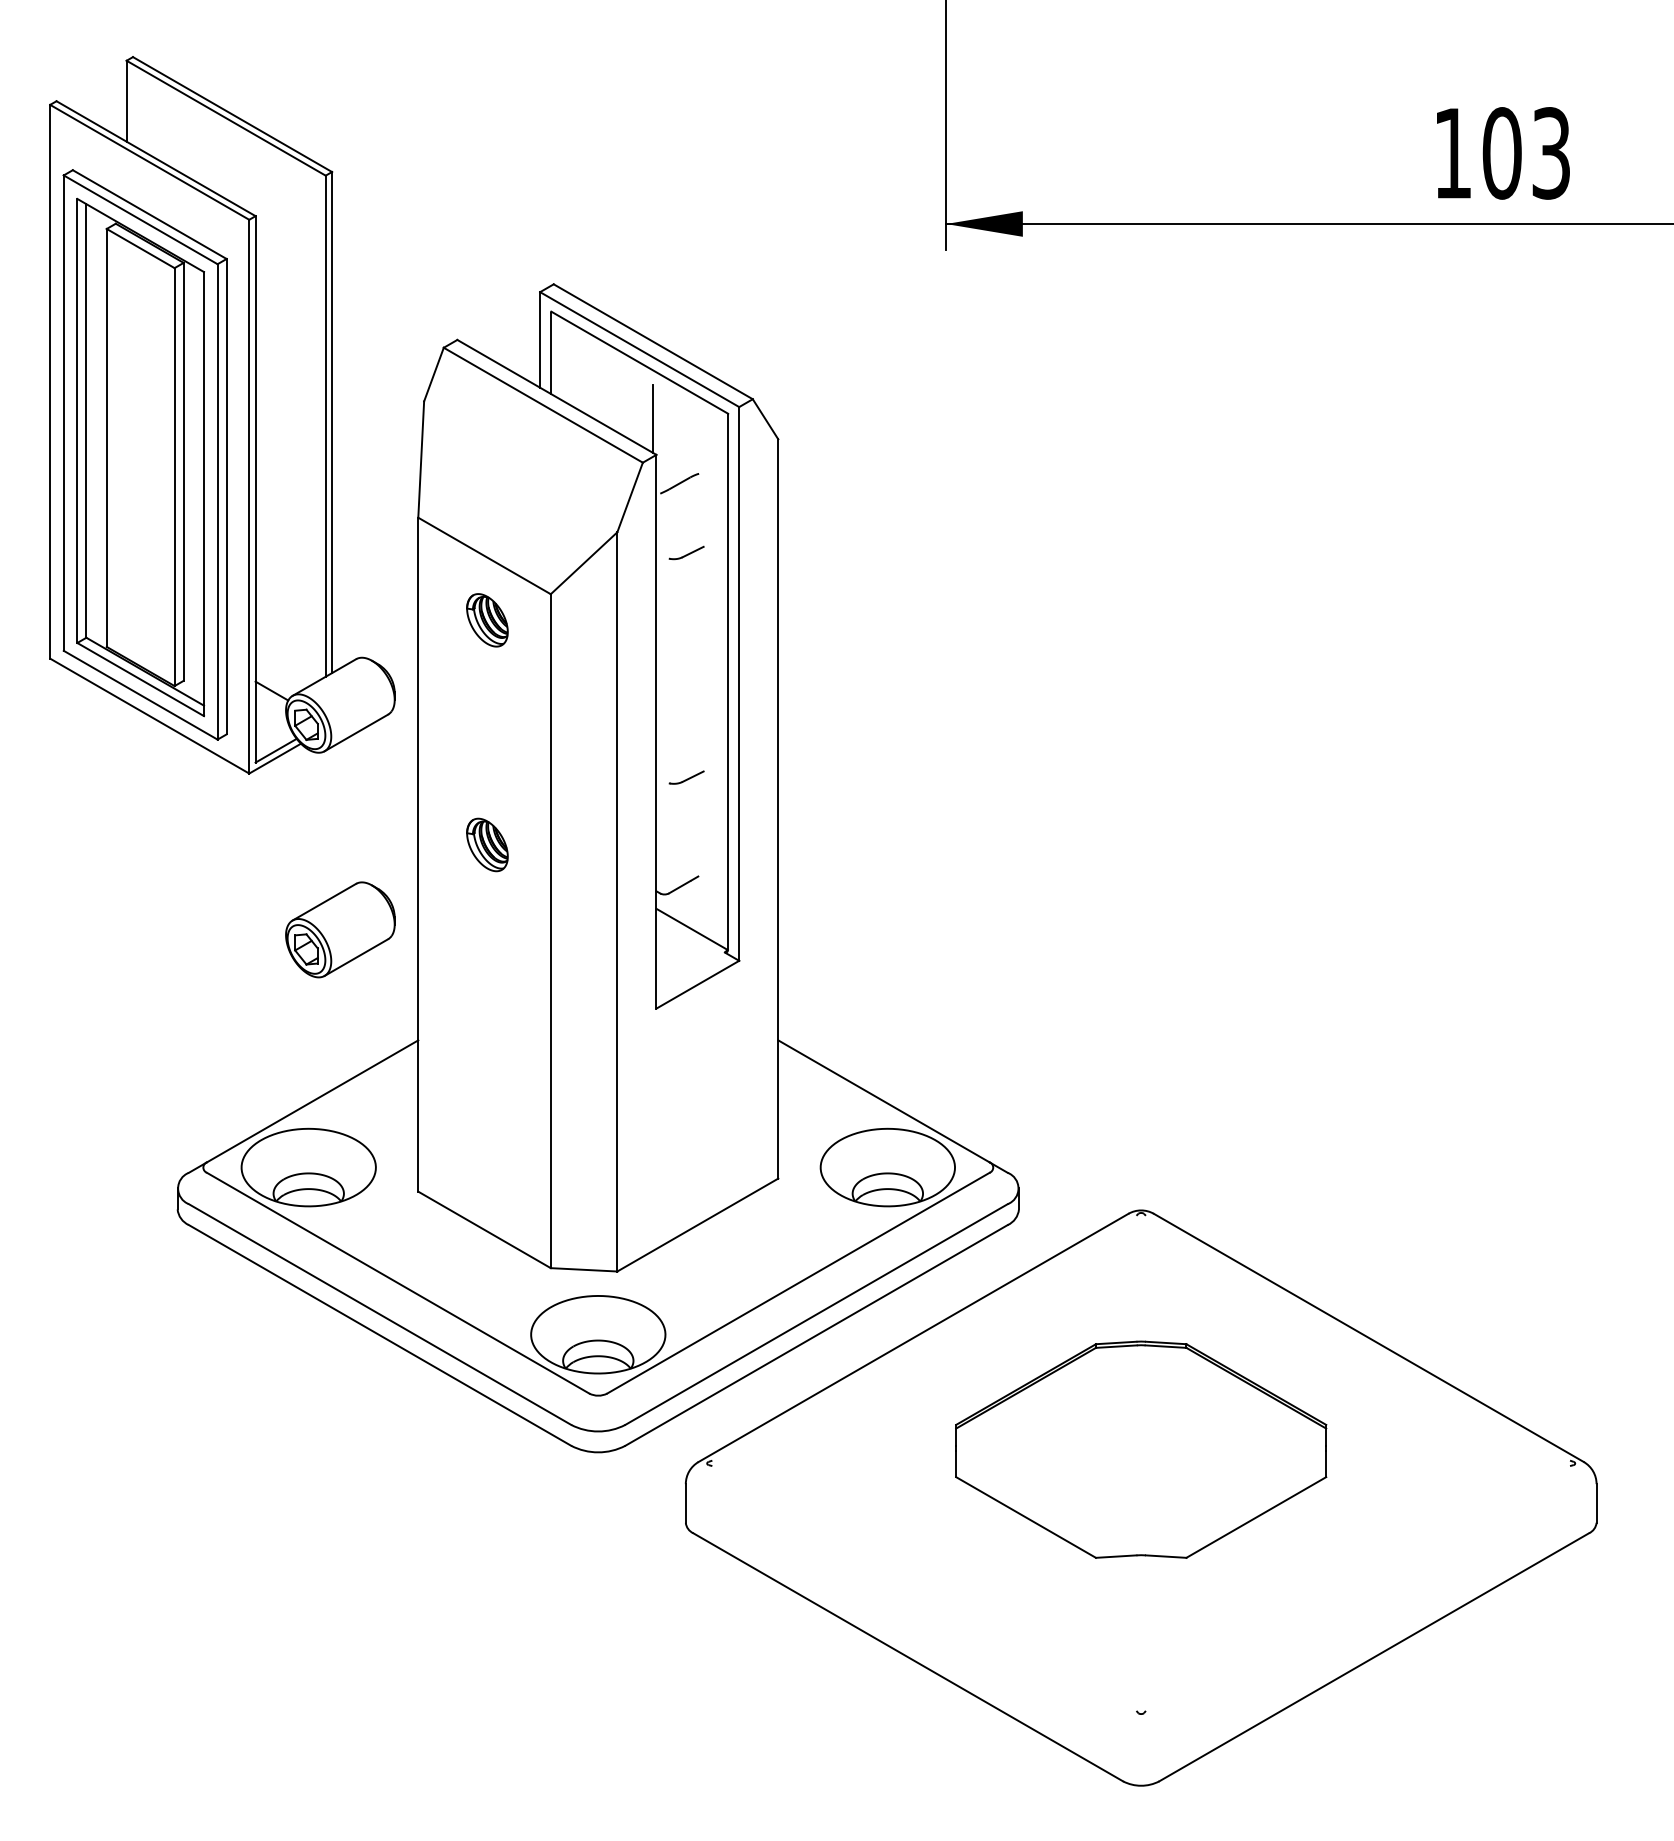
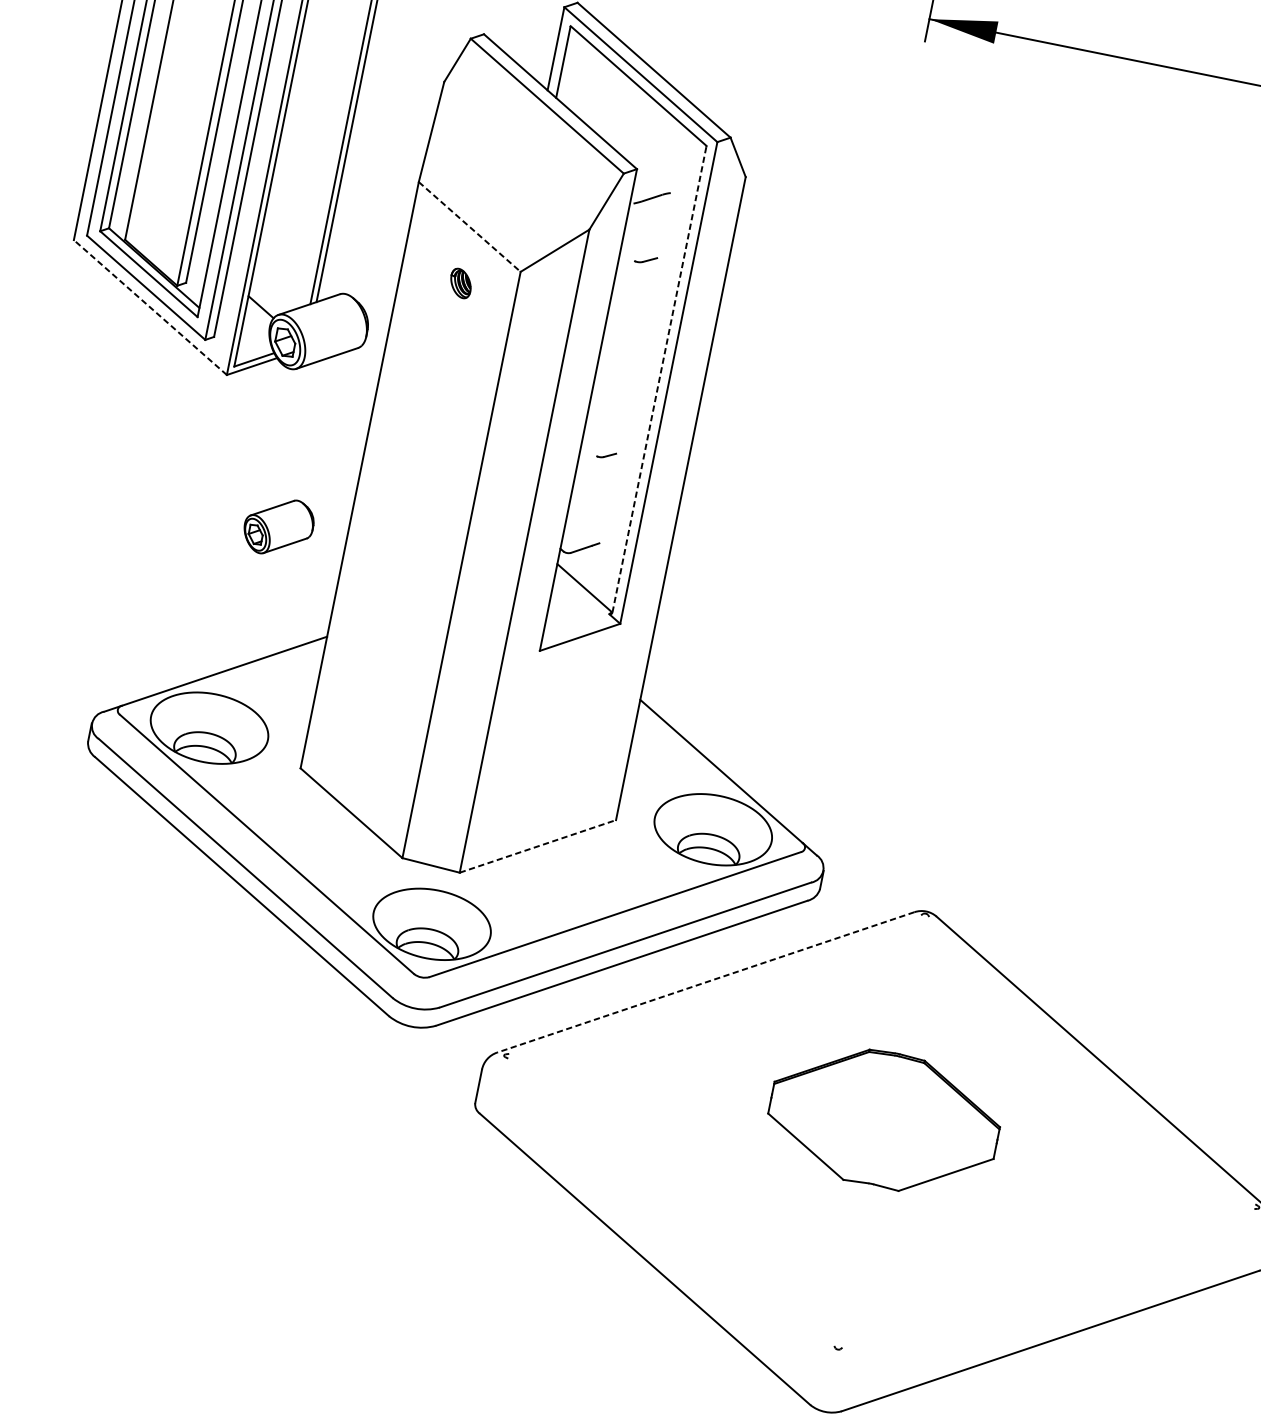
line: (653, 418) -> (640, 137), removed
part: (686, 552) -> (646, 259), size x0.7
line: (484, 556) -> (469, 227), solid -> dashed
part: (487, 620) -> (460, 283), size x0.6
line: (728, 682) -> (659, 379), solid -> dashed
line: (149, 716) -> (150, 307), solid -> dashed
part: (686, 777) -> (606, 455), size x0.6
part: (487, 844) -> (421, 478), removed
part: (340, 929) -> (278, 526), size x0.7
line: (697, 1225) -> (537, 846), solid -> dashed
line: (913, 1338) -> (705, 982), solid -> dashed
part: (1141, 1449) -> (884, 1119), size x0.7

